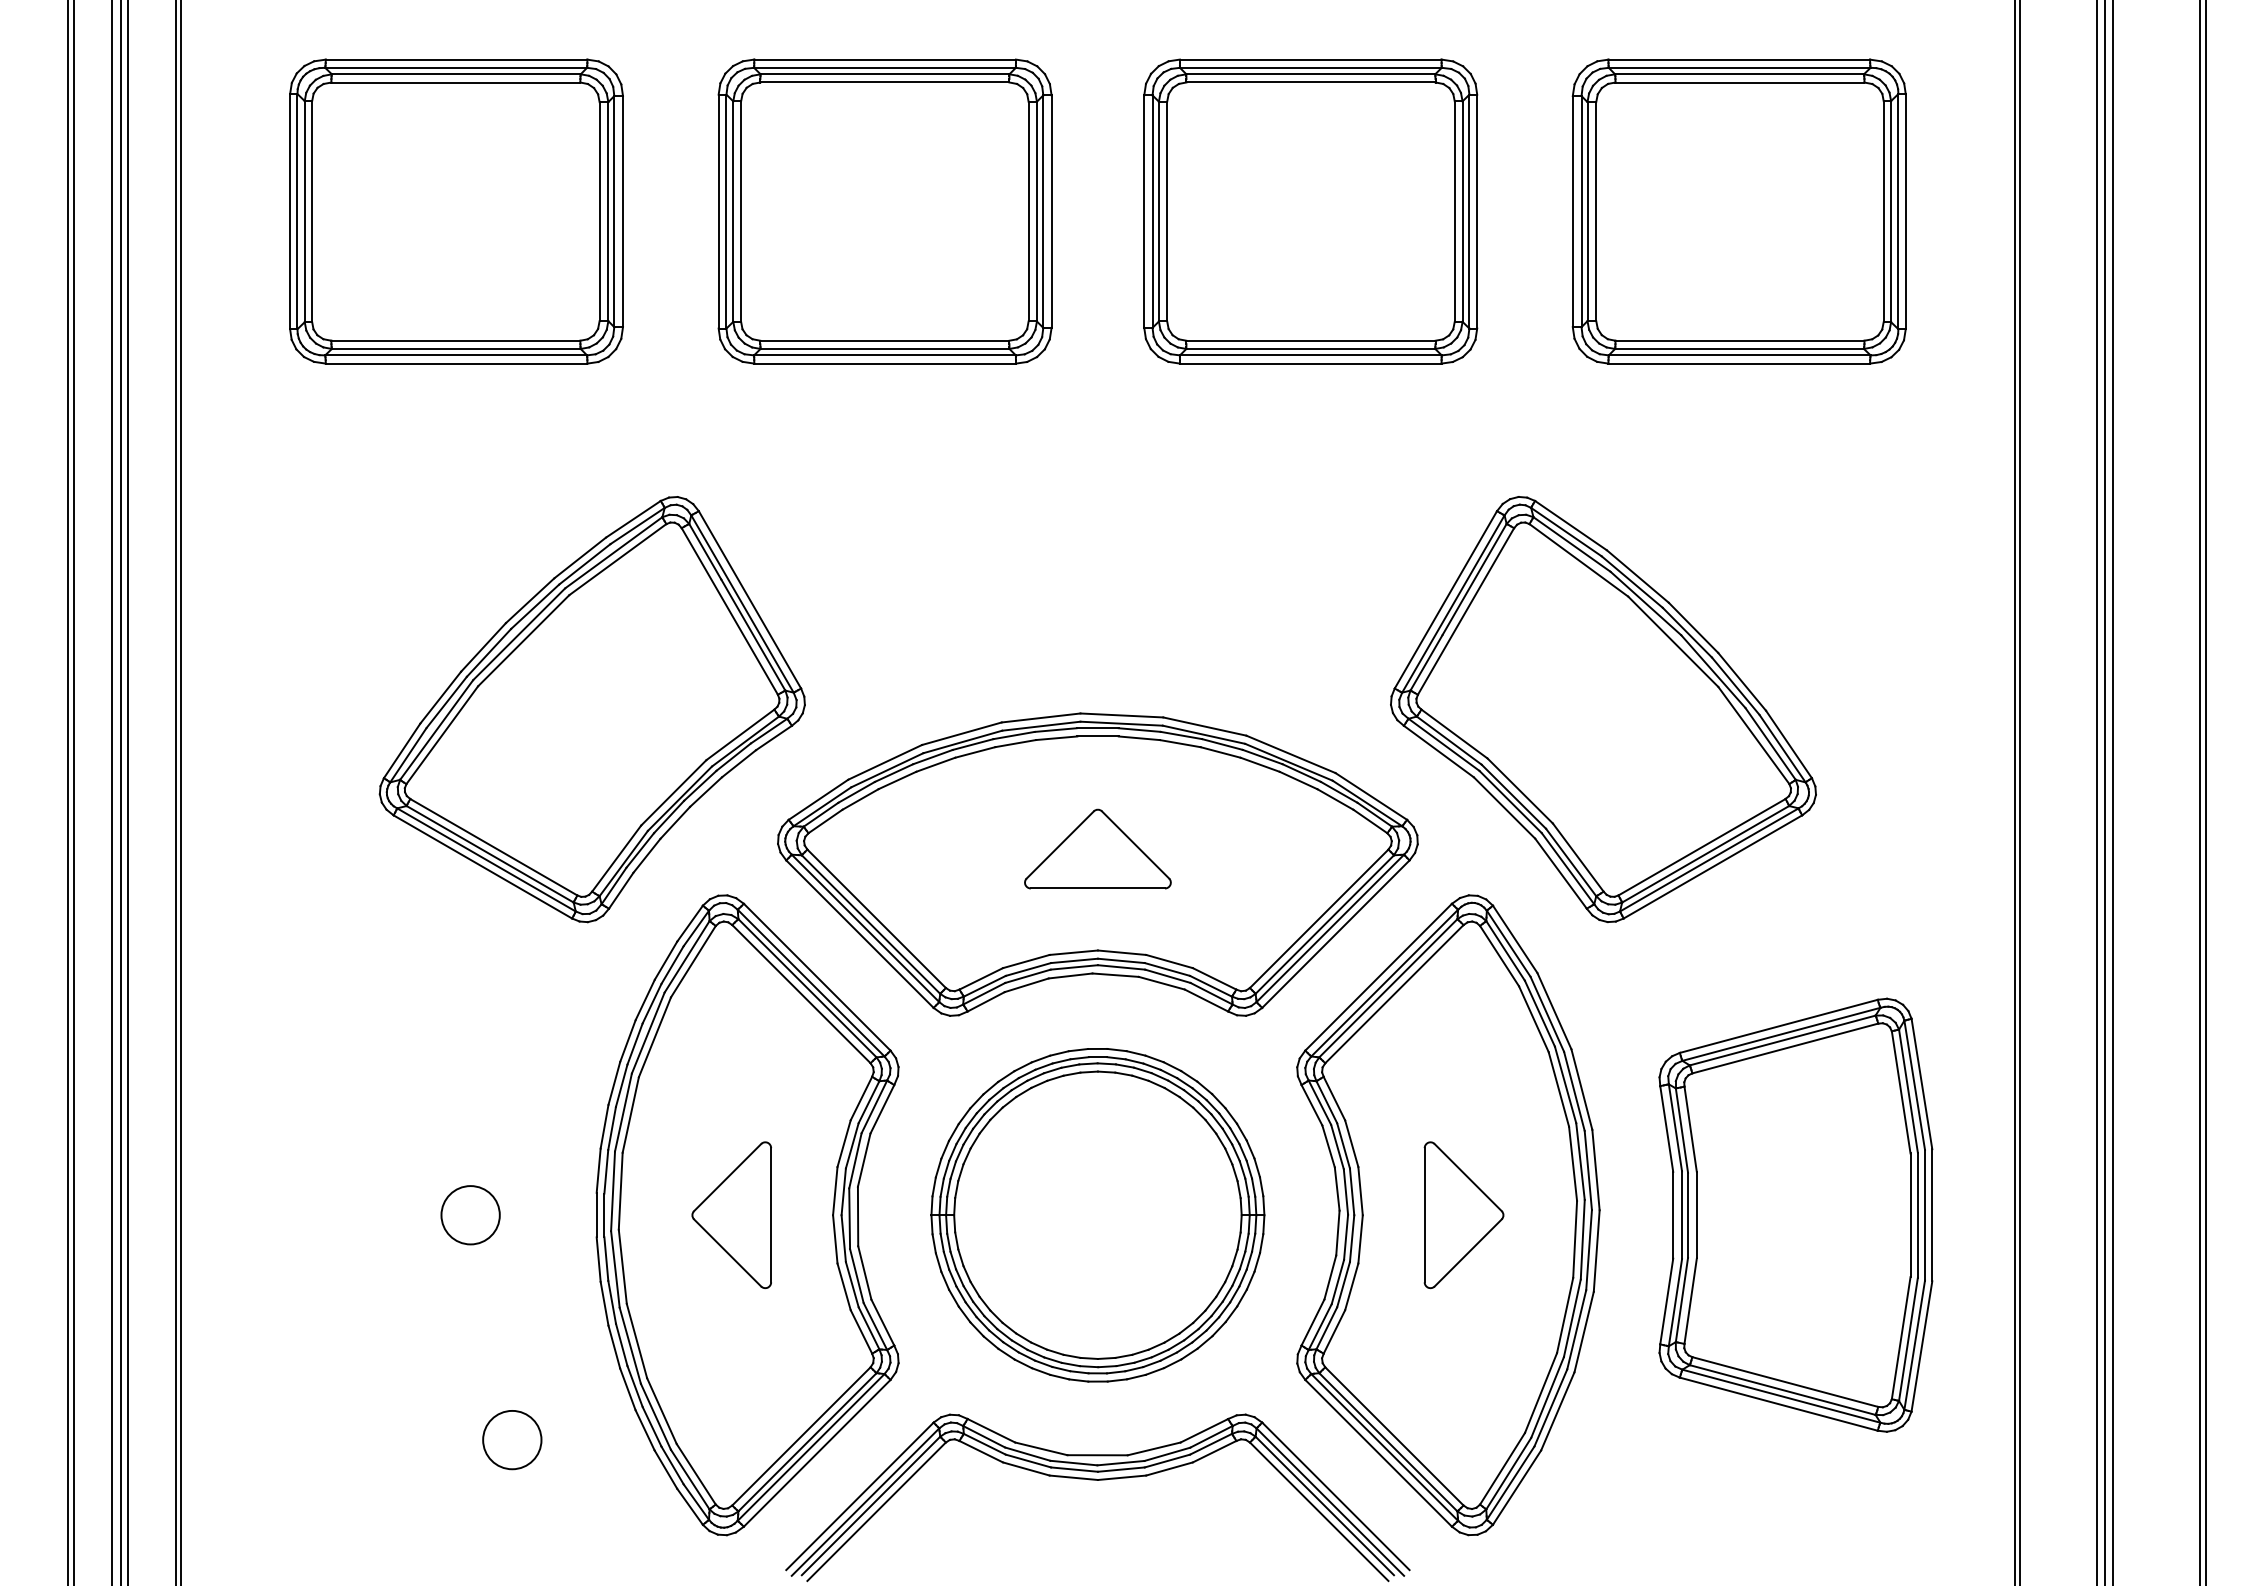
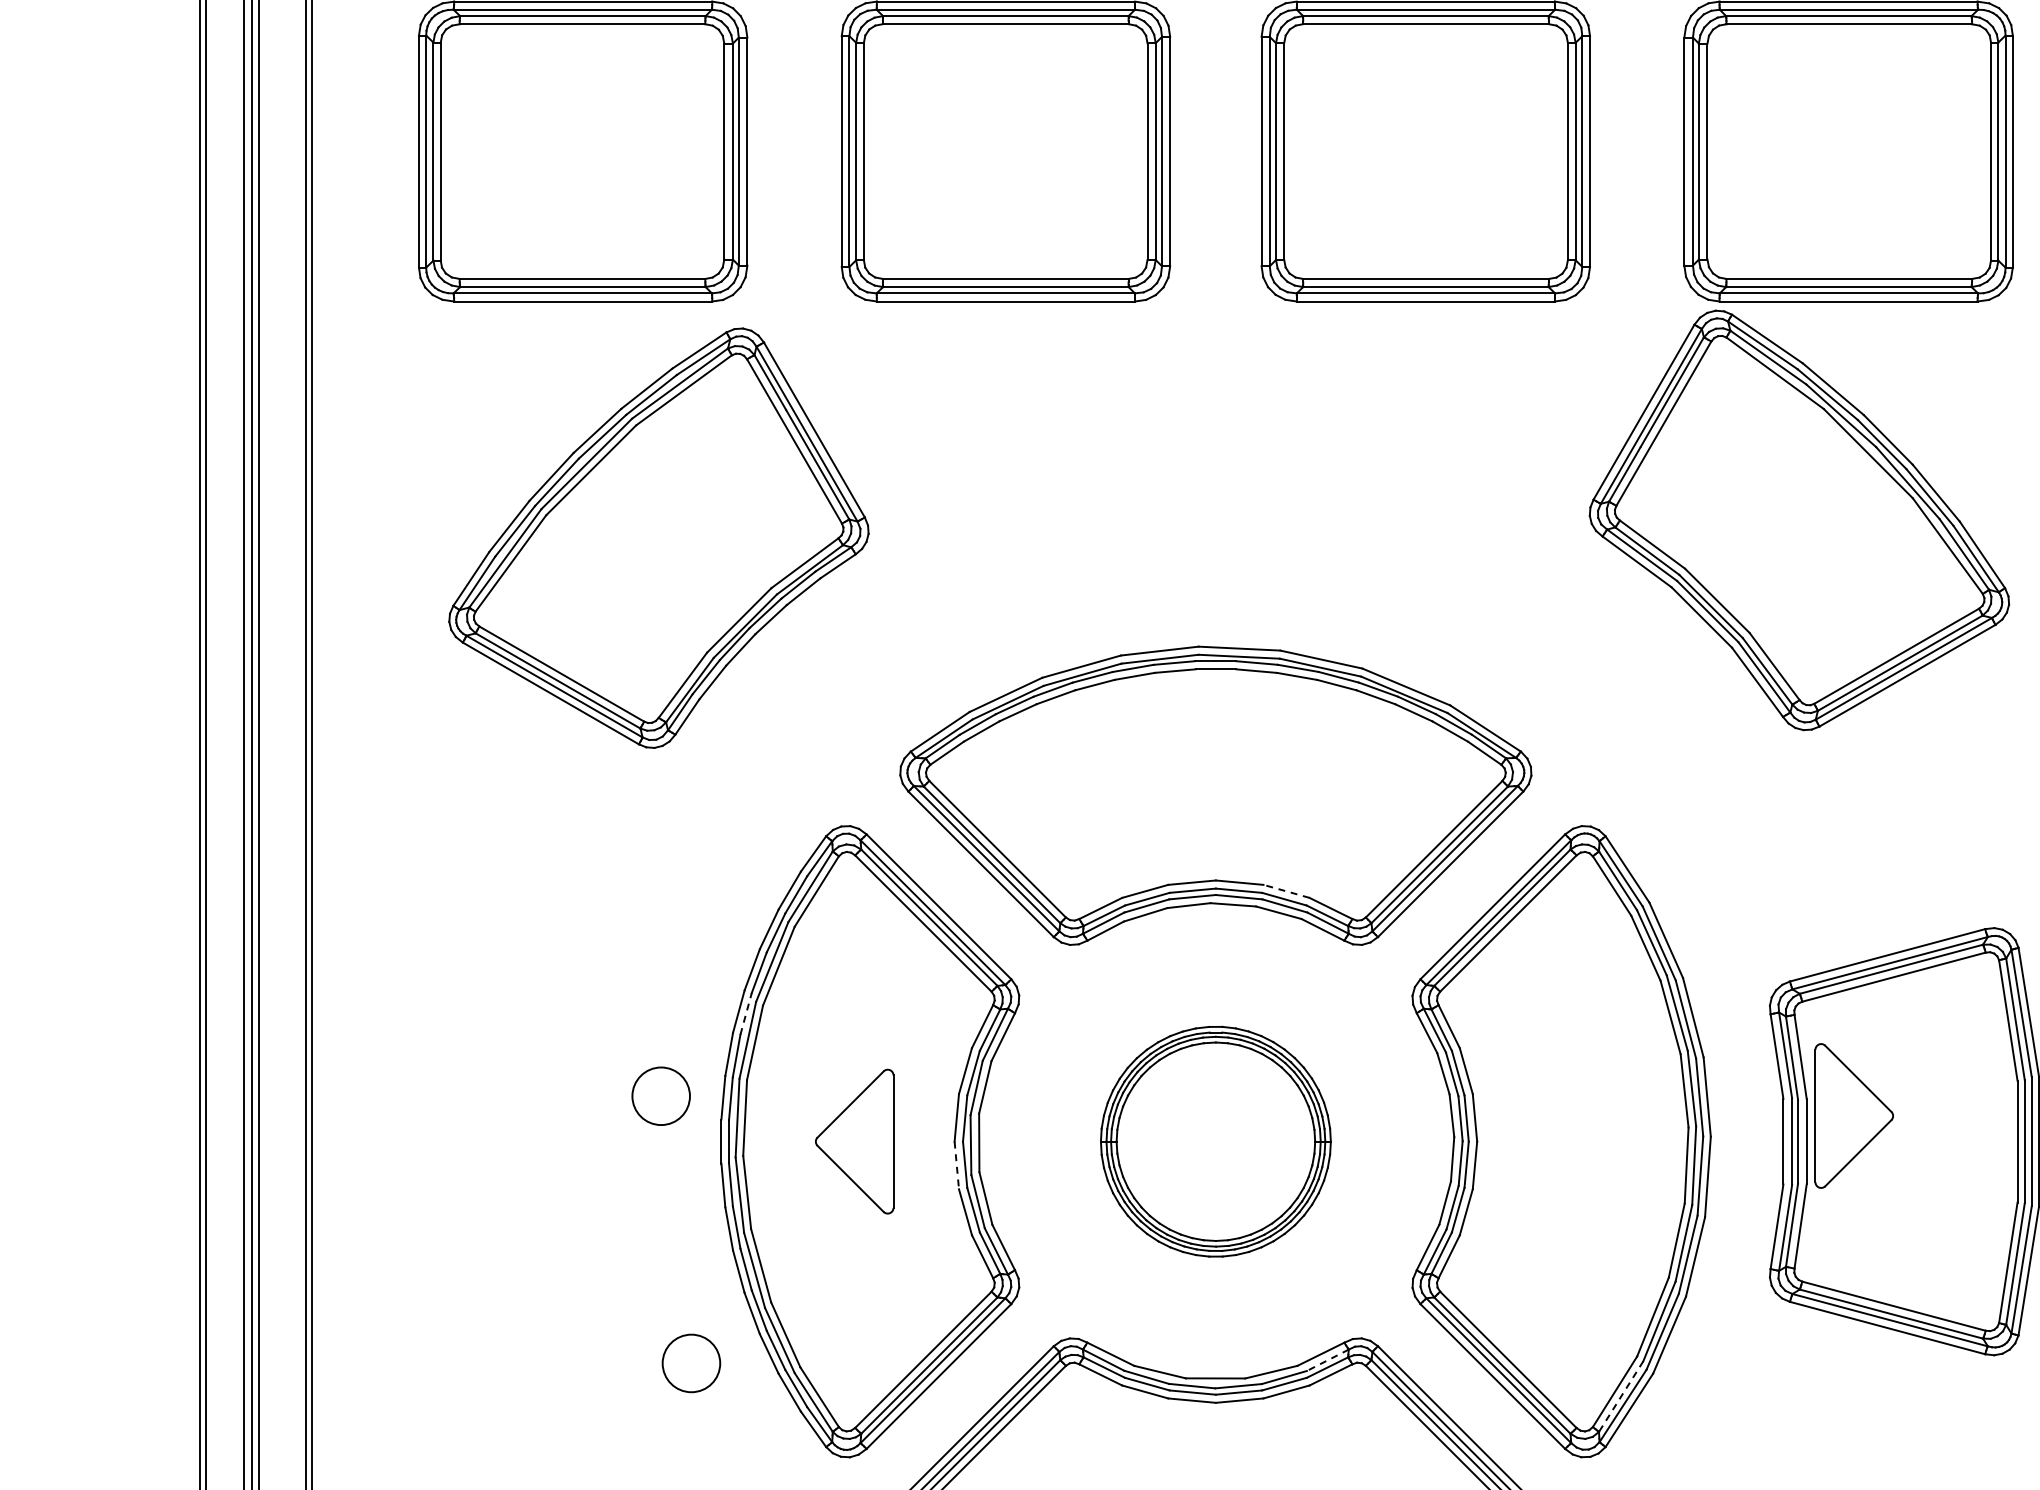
part: (591, 709) -> (658, 538), moved
part: (1603, 709) -> (1799, 520), moved
part: (1097, 848) -> (1215, 779), removed
line: (1169, 961) -> (1286, 891), solid -> dashed
line: (621, 1085) -> (745, 1013), solid -> dashed
circle: (470, 1215) -> (661, 1096), moved
part: (1097, 1215) -> (1215, 1141), size x0.7
part: (1463, 1215) -> (1853, 1116), moved
line: (835, 1239) -> (957, 1165), solid -> dashed
line: (1211, 1436) -> (1327, 1359), solid -> dashed
circle: (512, 1440) -> (691, 1363), moved
line: (1508, 1474) -> (1620, 1397), solid -> dashed

